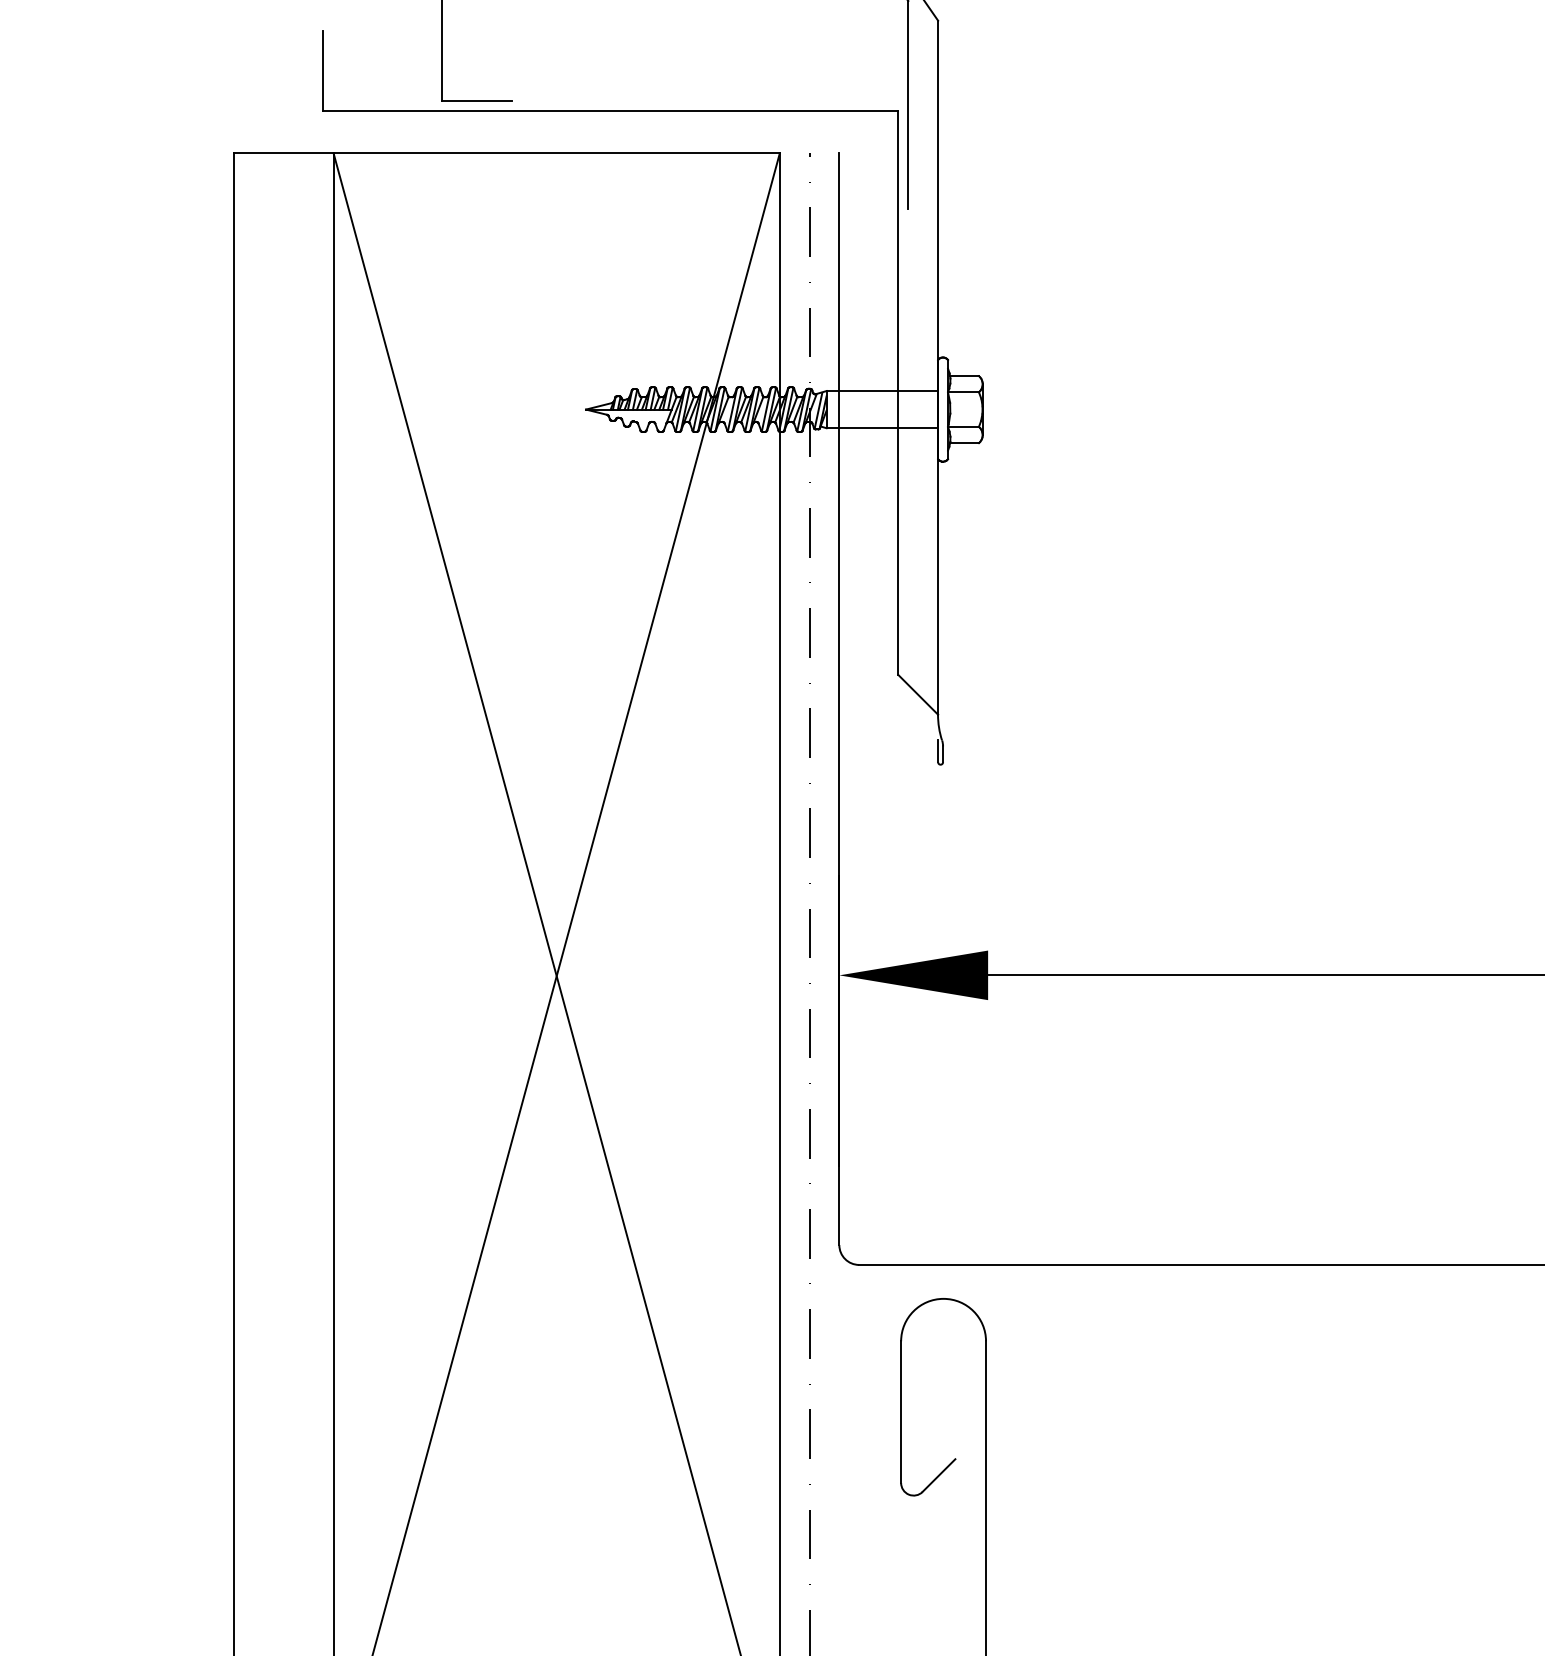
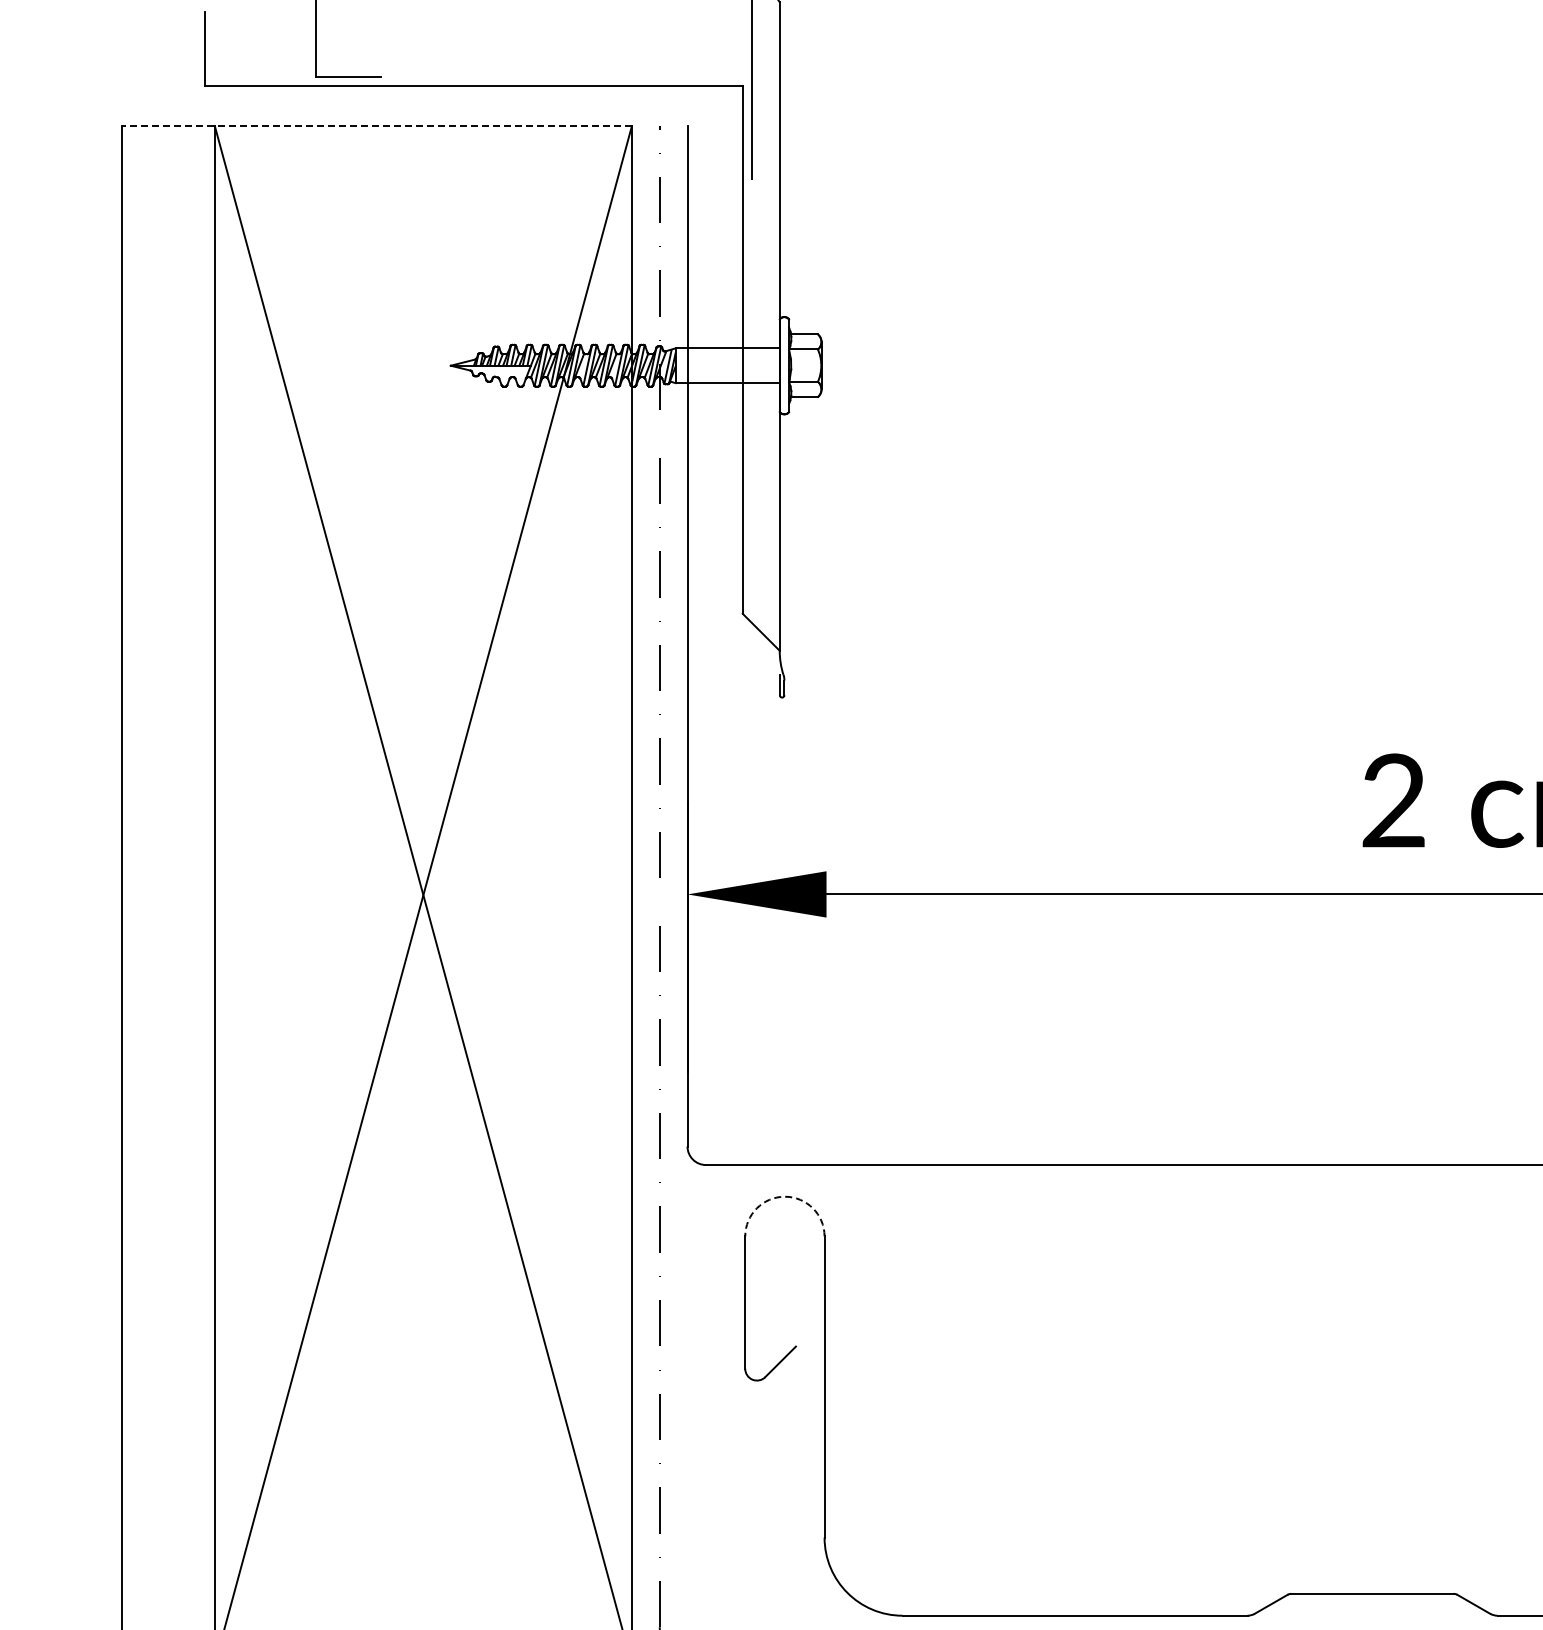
line: (507, 153) -> (377, 126), solid -> dashed
arc: (943, 1298) -> (784, 1196), solid -> dashed

